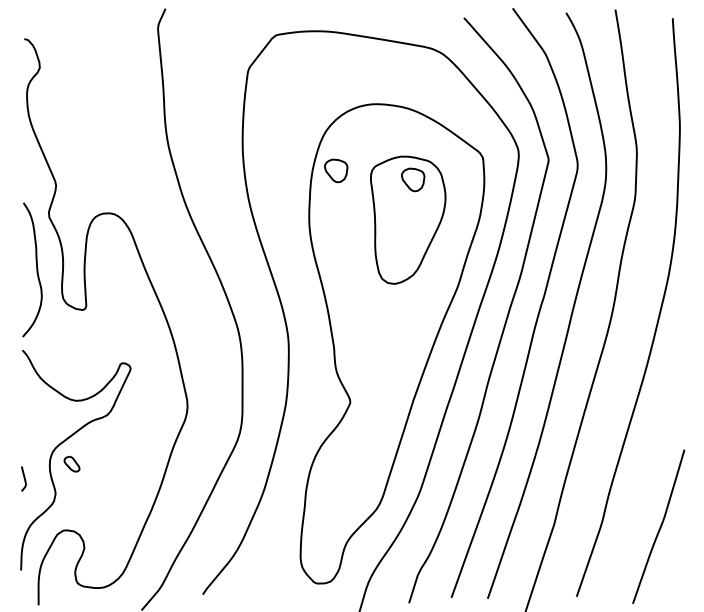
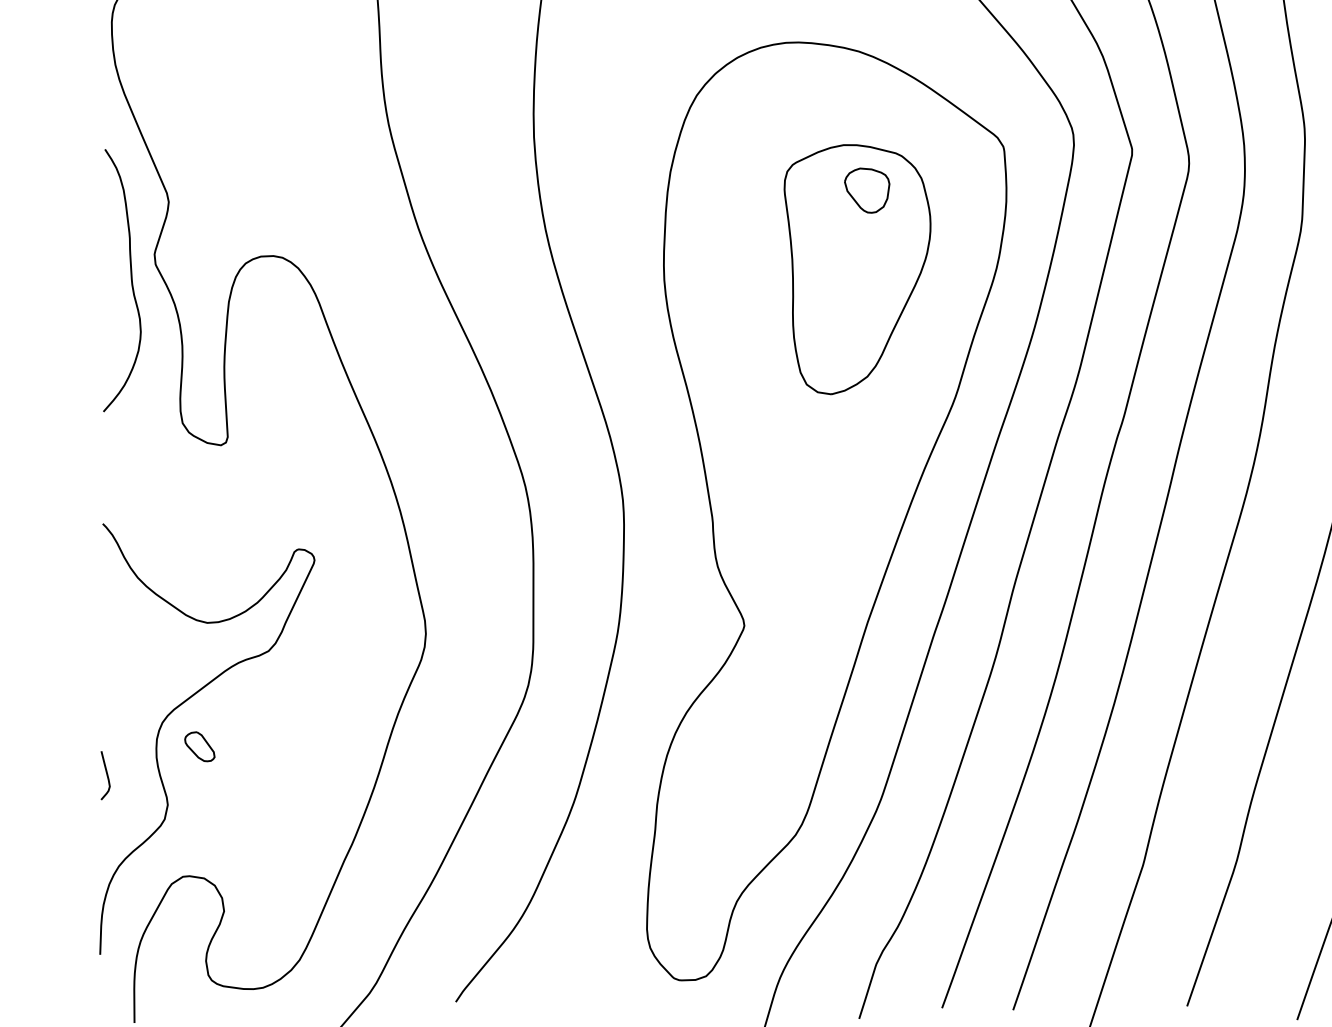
part: (336, 170) -> (717, 172), removed
curve: (36, 269) -> (130, 279), moved

